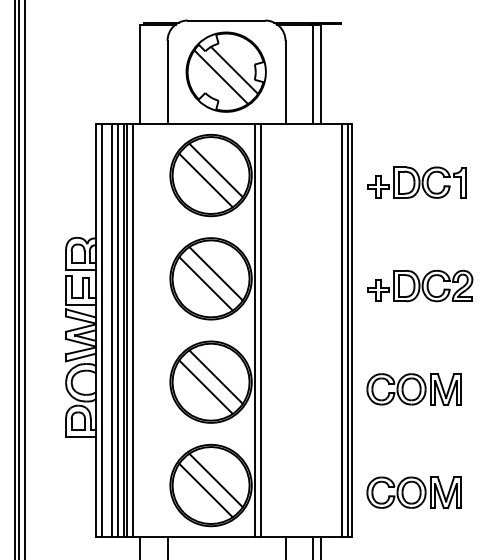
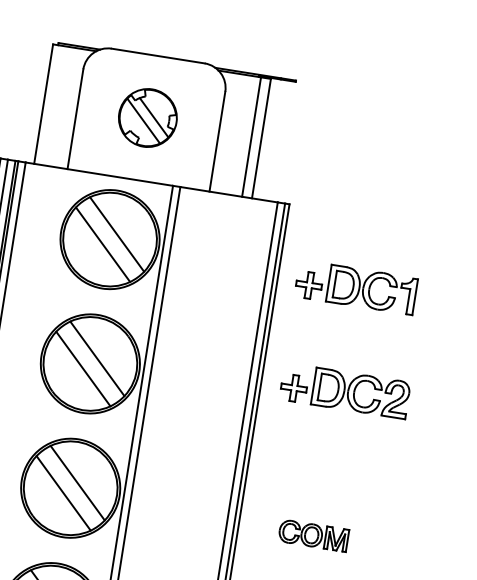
part: (225, 71) -> (147, 117), size x0.6
part: (420, 285) -> (345, 390), moved
part: (413, 389) -> (312, 535), size x0.6

